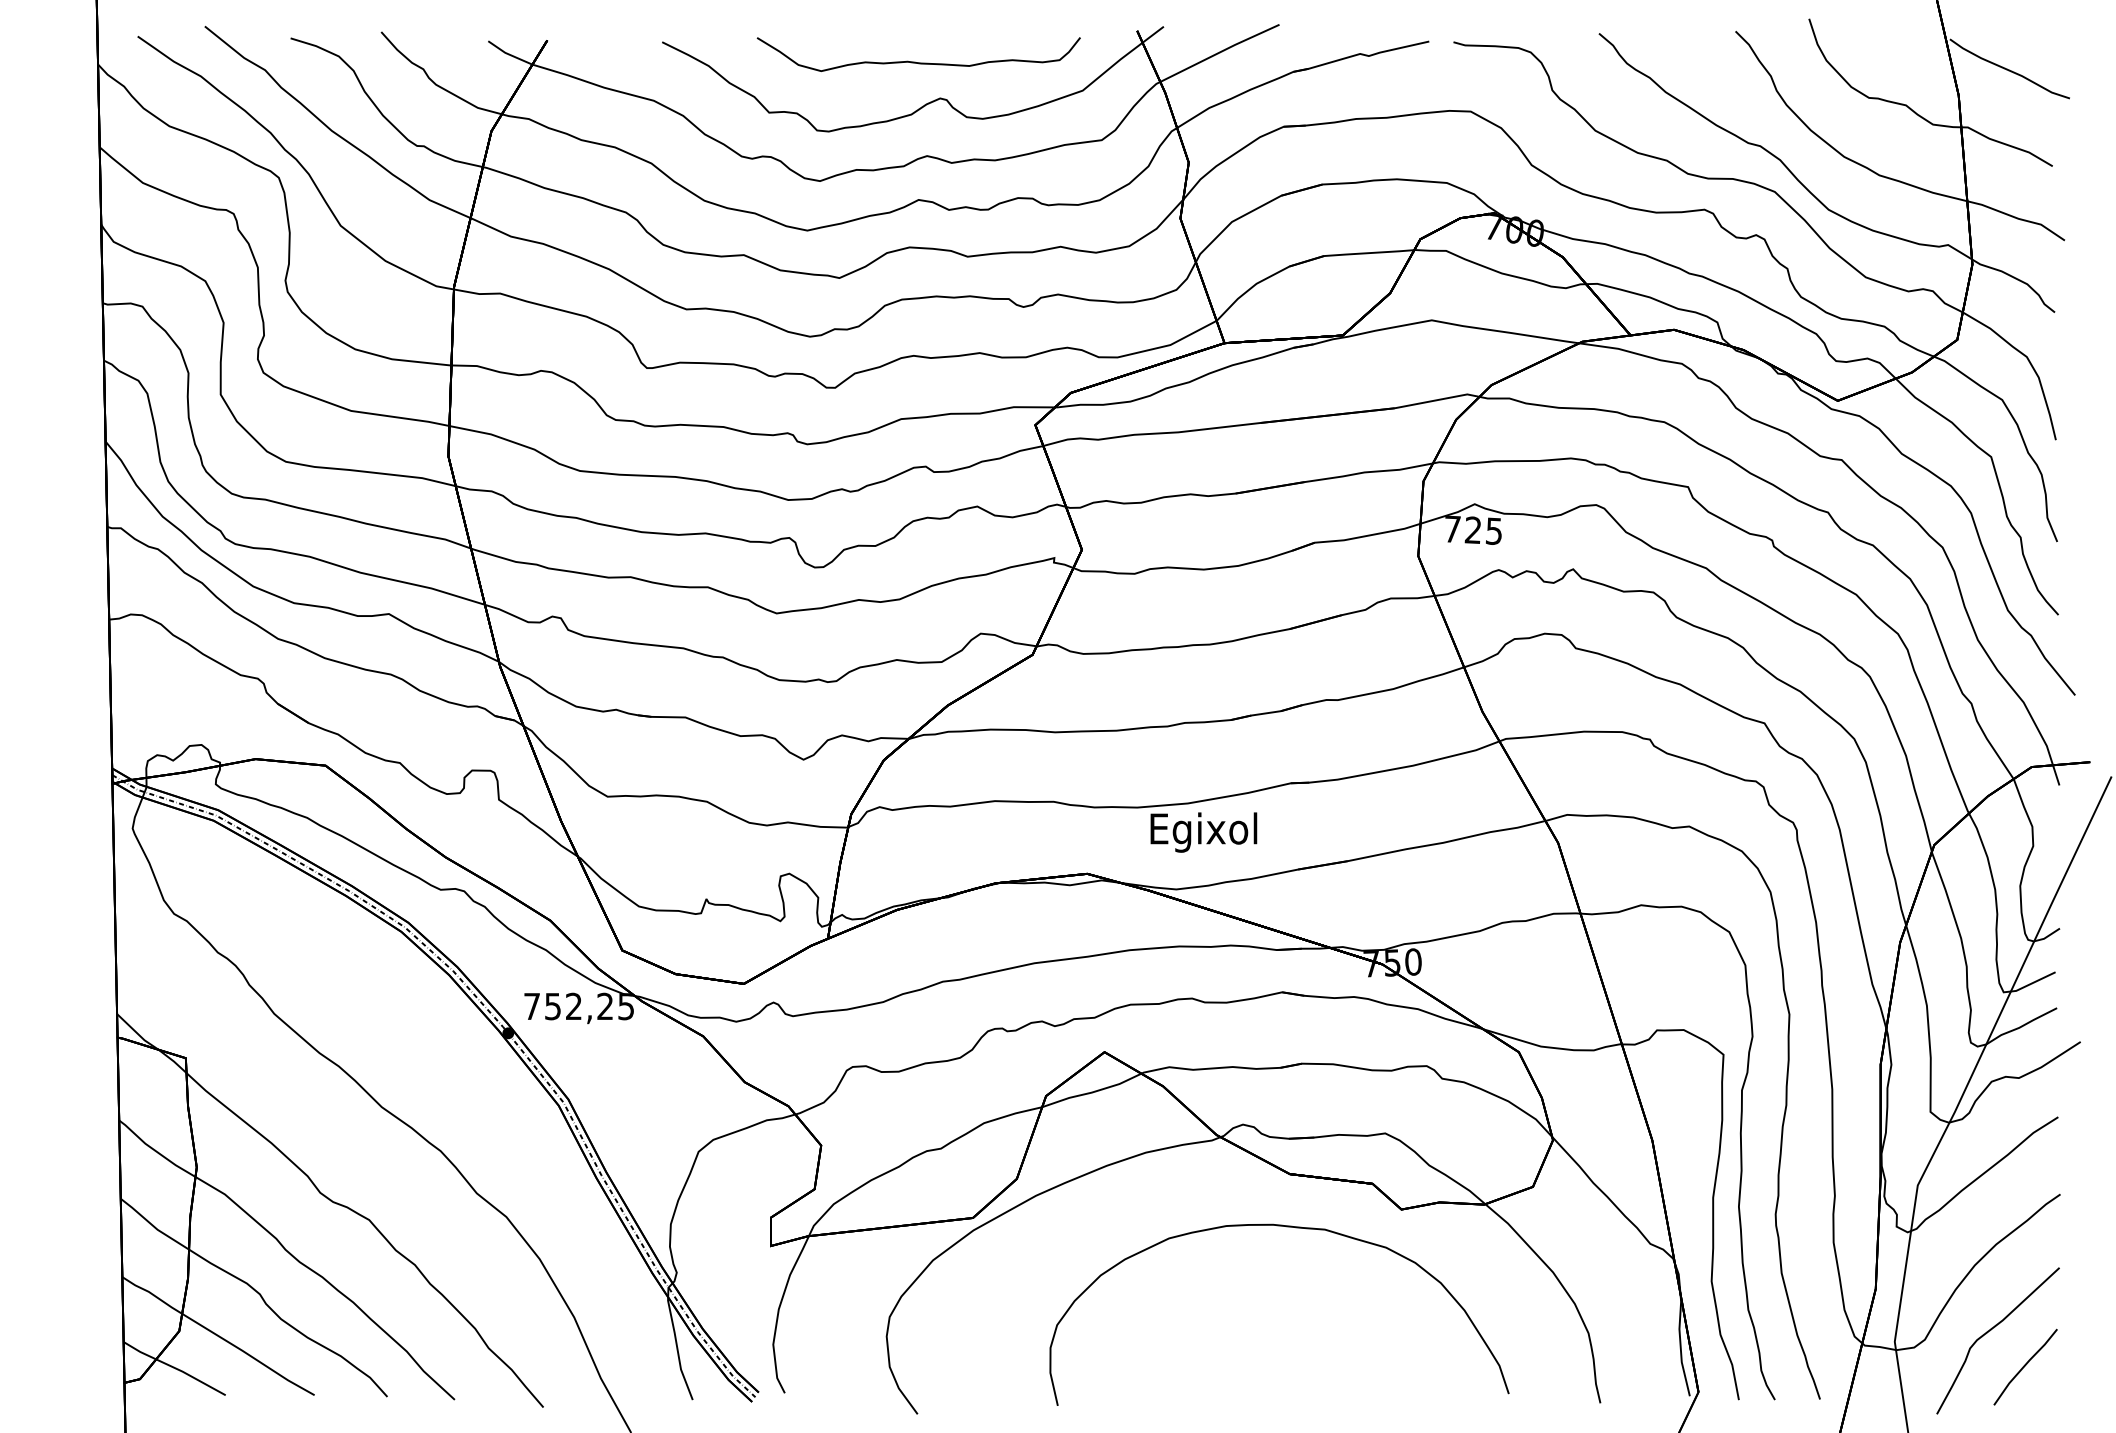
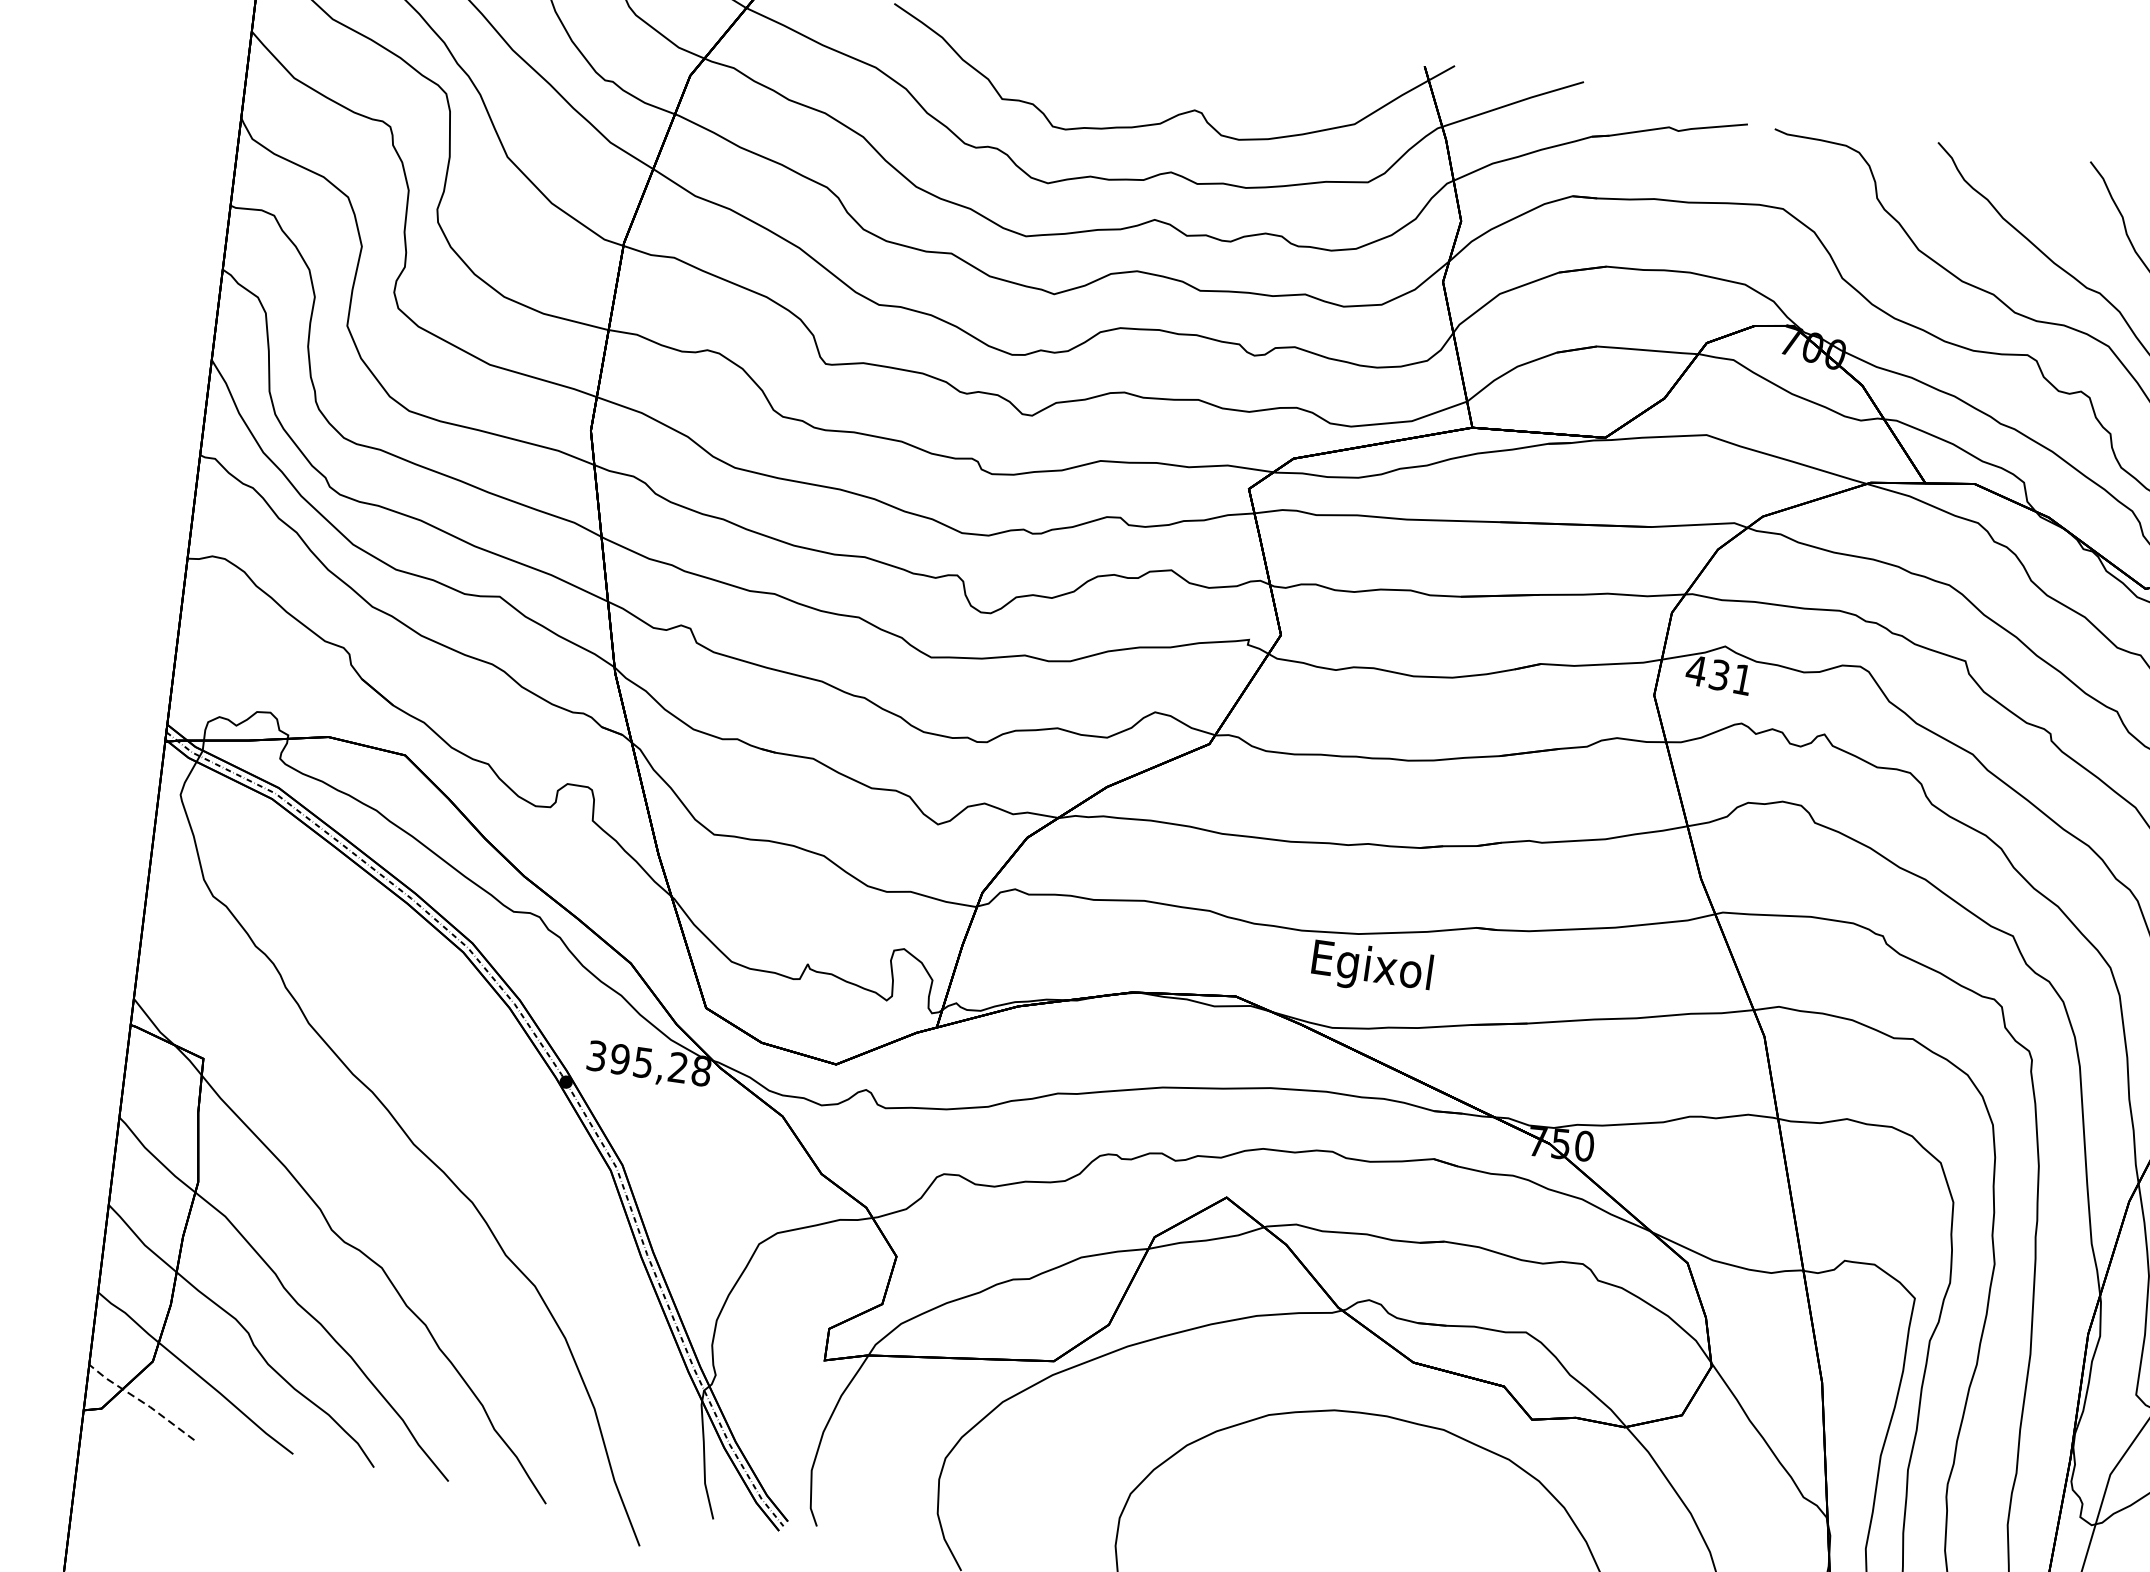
curve: (915, 61) -> (1173, 65), removed
text: (1472, 529) -> (1718, 674), 725 -> 431
text: (579, 1006) -> (649, 1063), 752,25 -> 395,28
line: (174, 1367) -> (141, 1401), solid -> dashed

